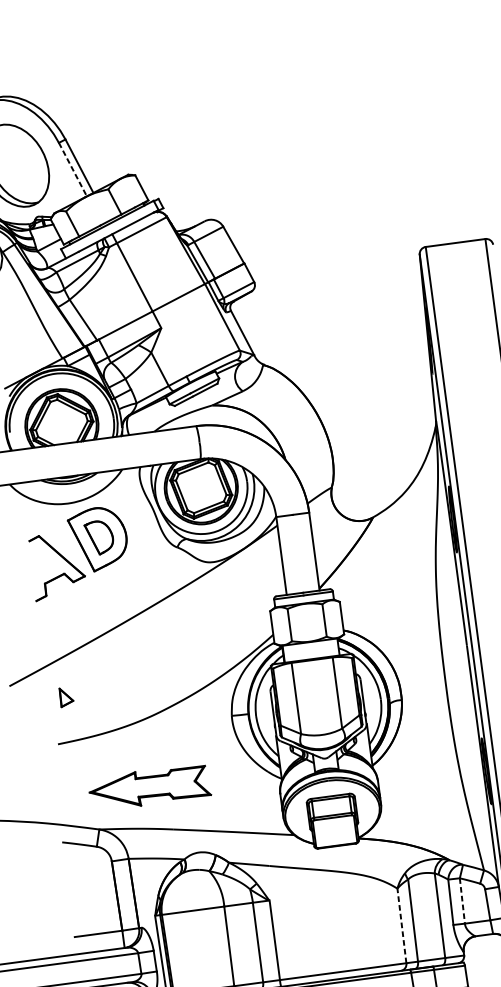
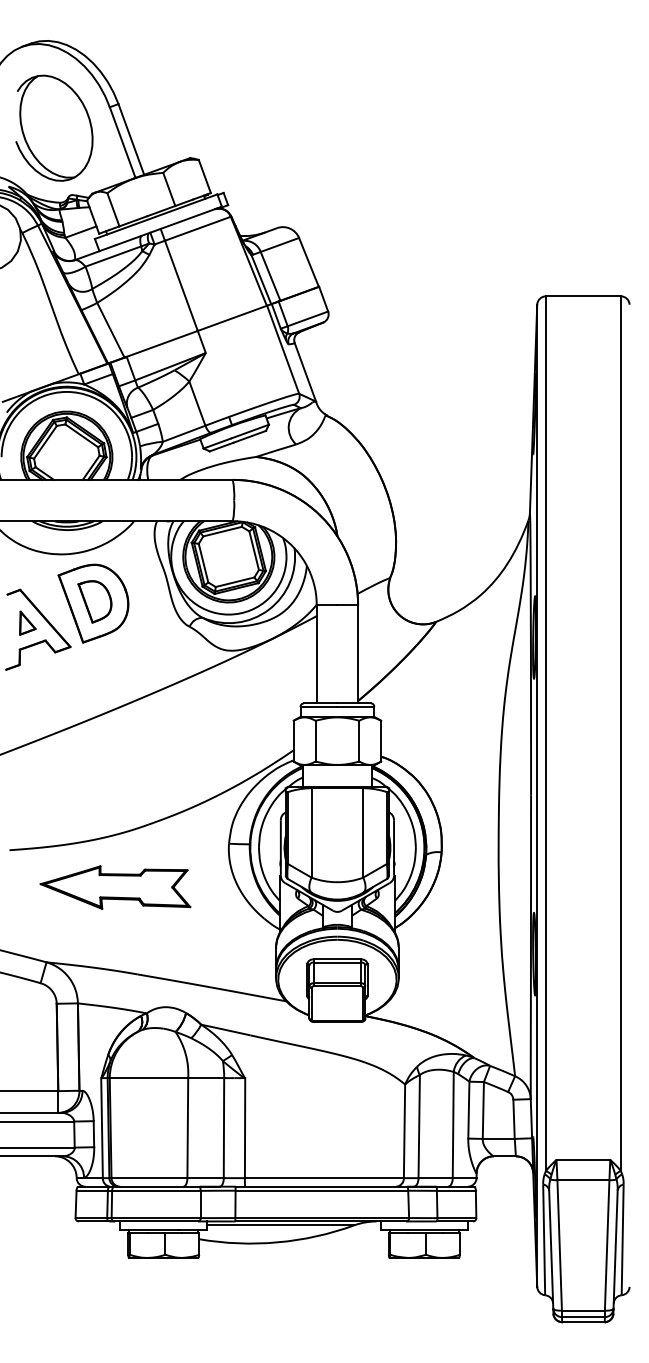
line: (72, 169) -> (122, 142), dashed -> solid
part: (66, 696) -> (27, 622), moved
part: (149, 787) -> (115, 887), moved
line: (462, 900) -> (483, 1110), dashed -> solid
line: (401, 926) -> (404, 1131), dashed -> solid

